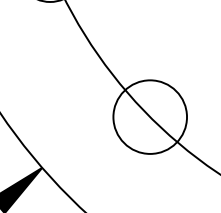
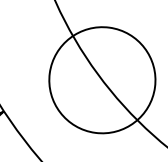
circle: (149, 116) -> (101, 79), size x1.67

